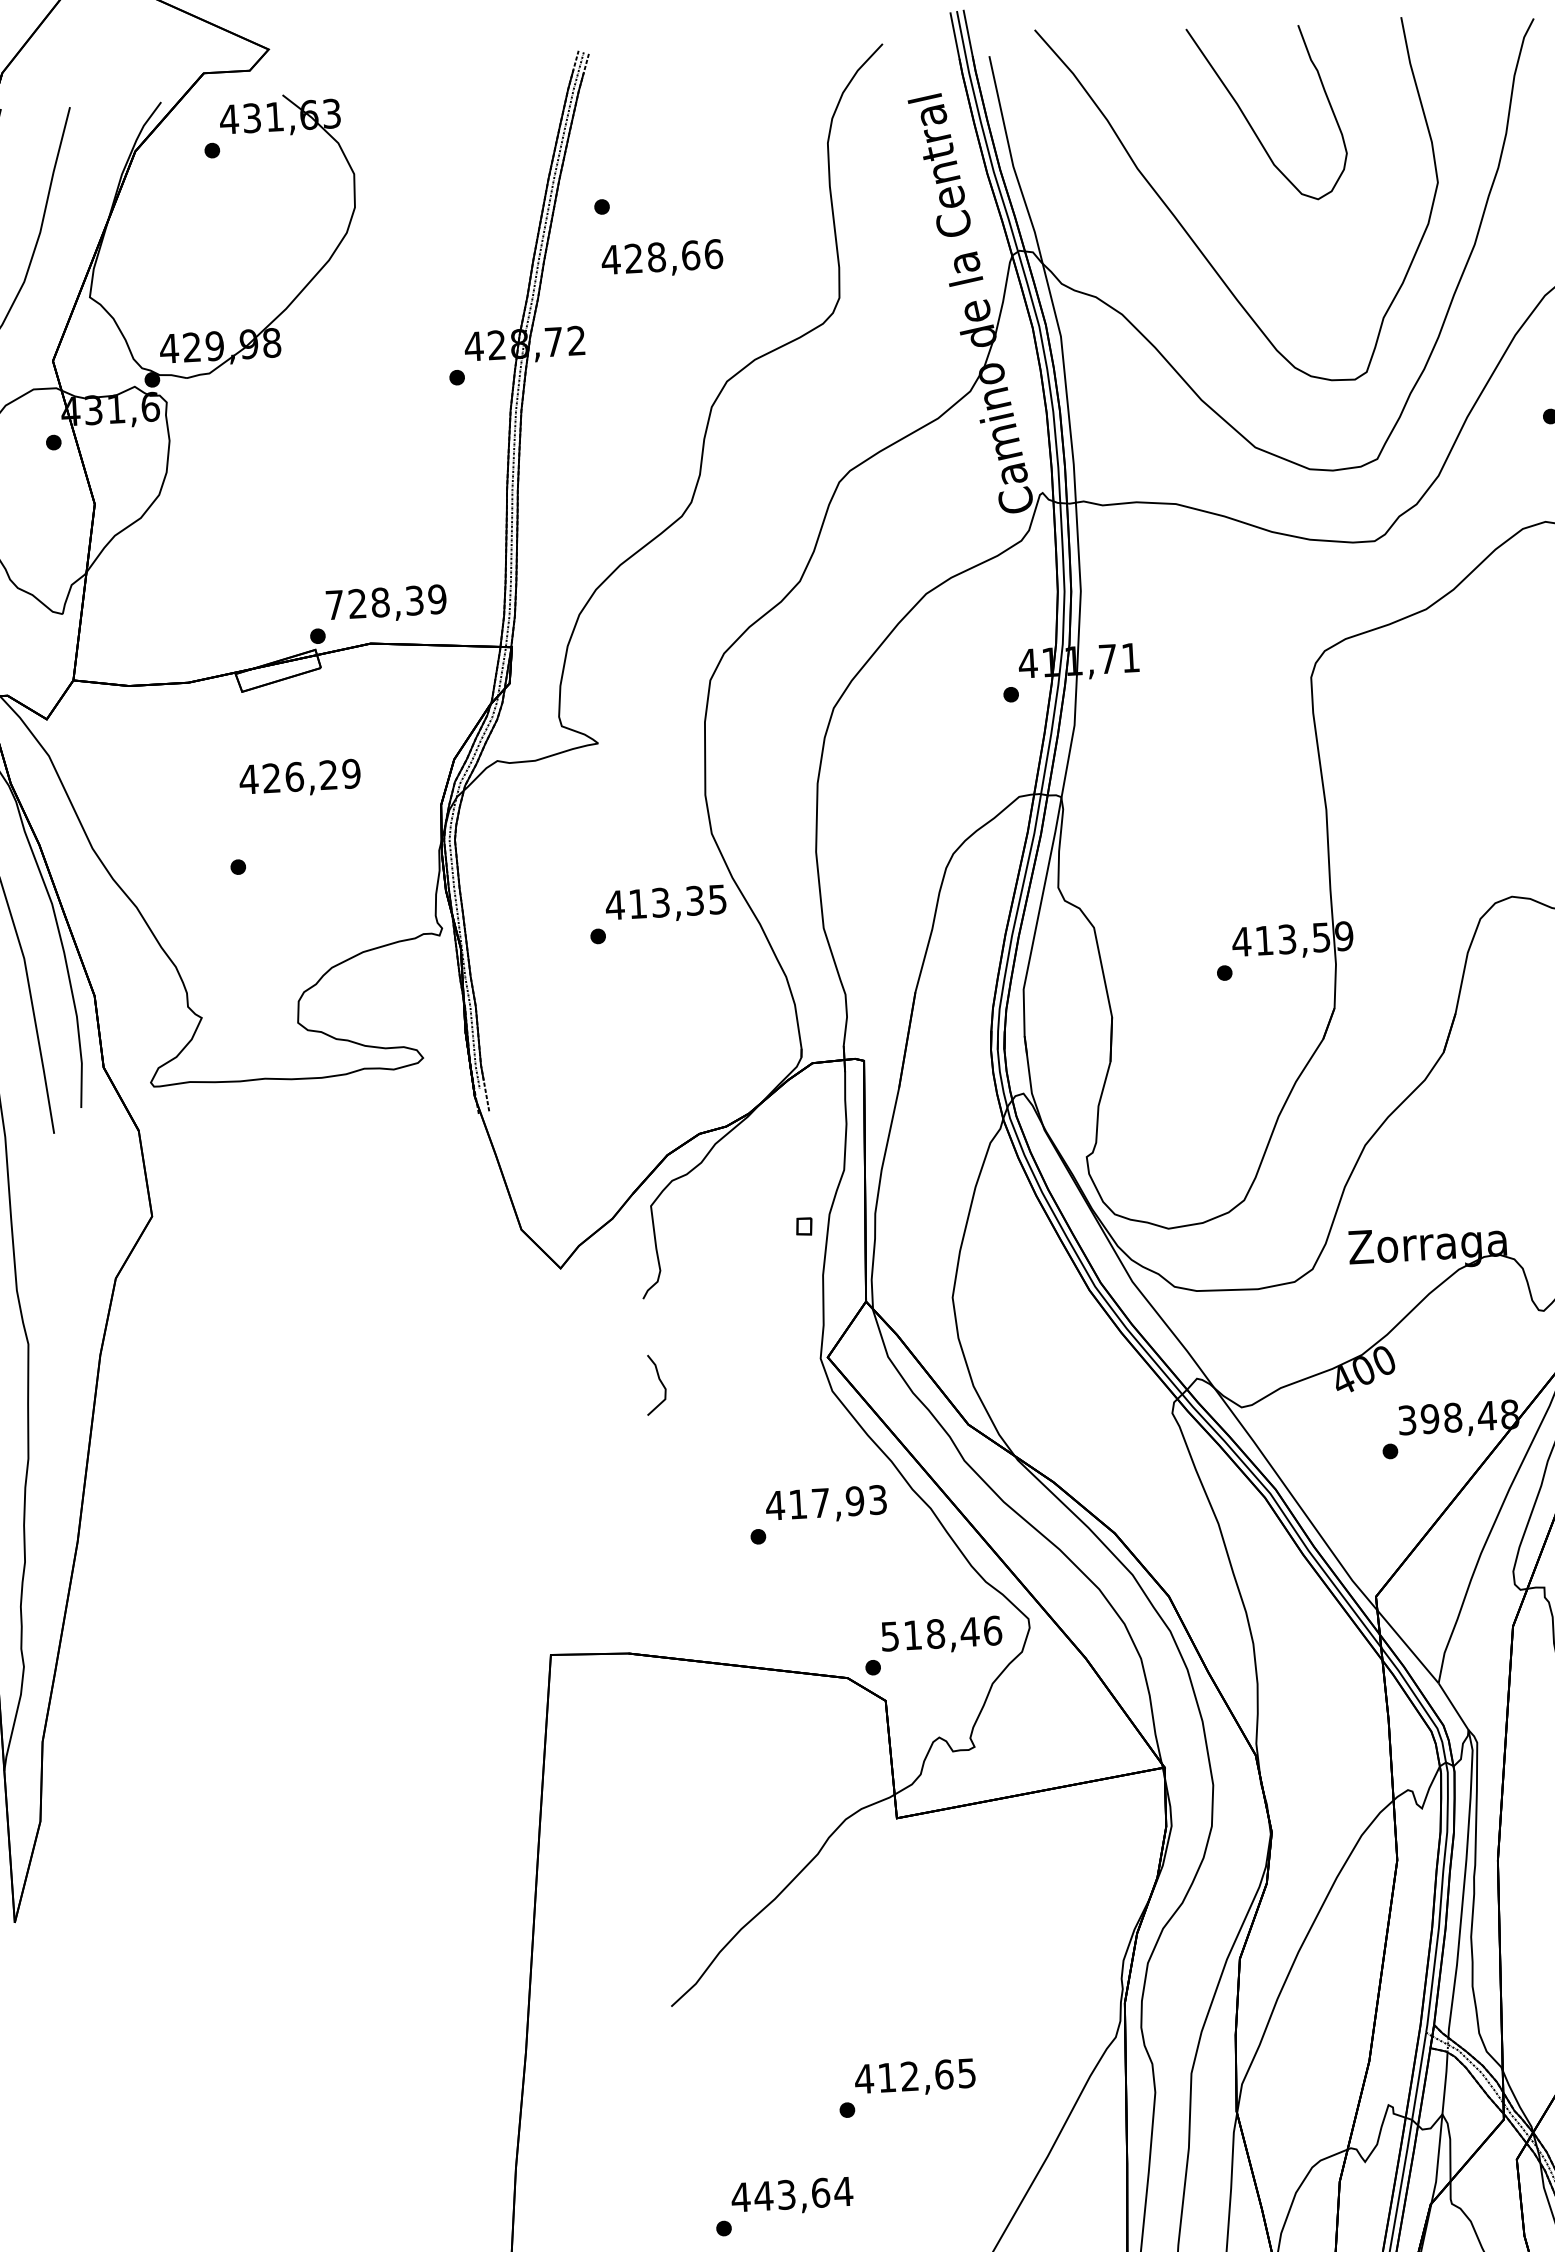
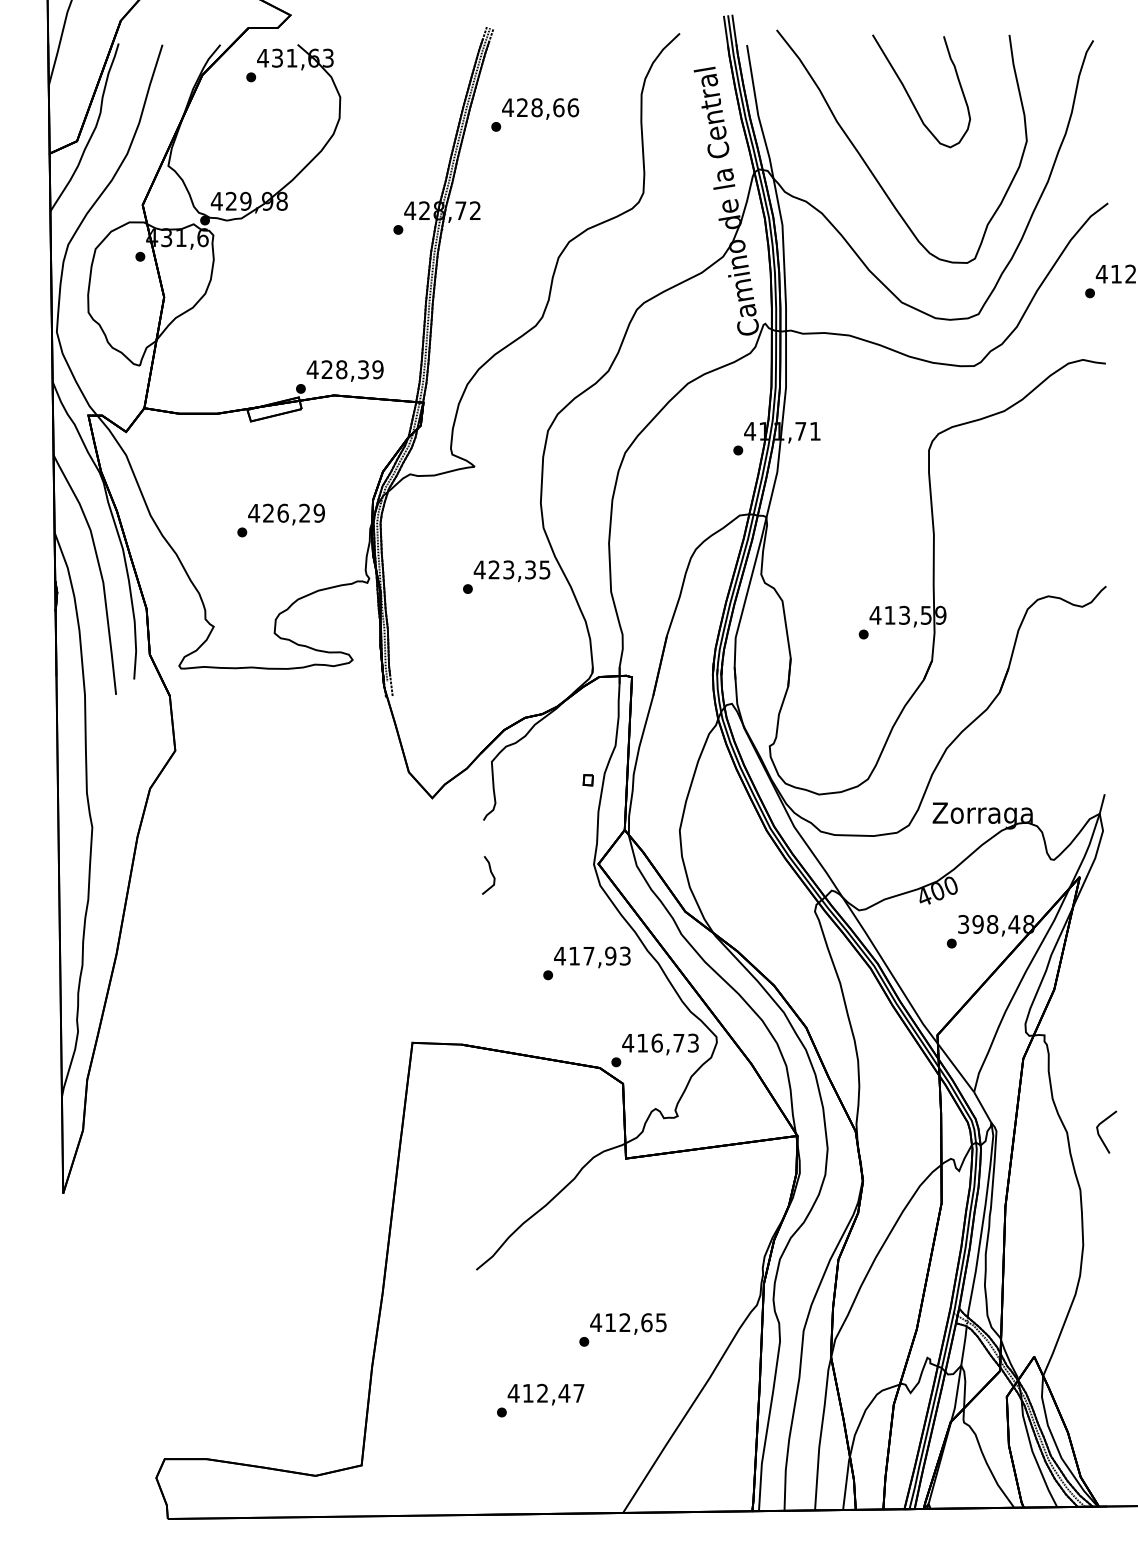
text: (662, 258) -> (540, 108), moved
text: (334, 604) -> (312, 369), 728,39 -> 428,39
text: (299, 778) -> (286, 514), moved
text: (636, 903) -> (493, 569), 413,35 -> 423,35
text: (940, 1632) -> (660, 1042), 518,46 -> 416,73
text: (803, 2192) -> (553, 1392), 443,64 -> 412,47

